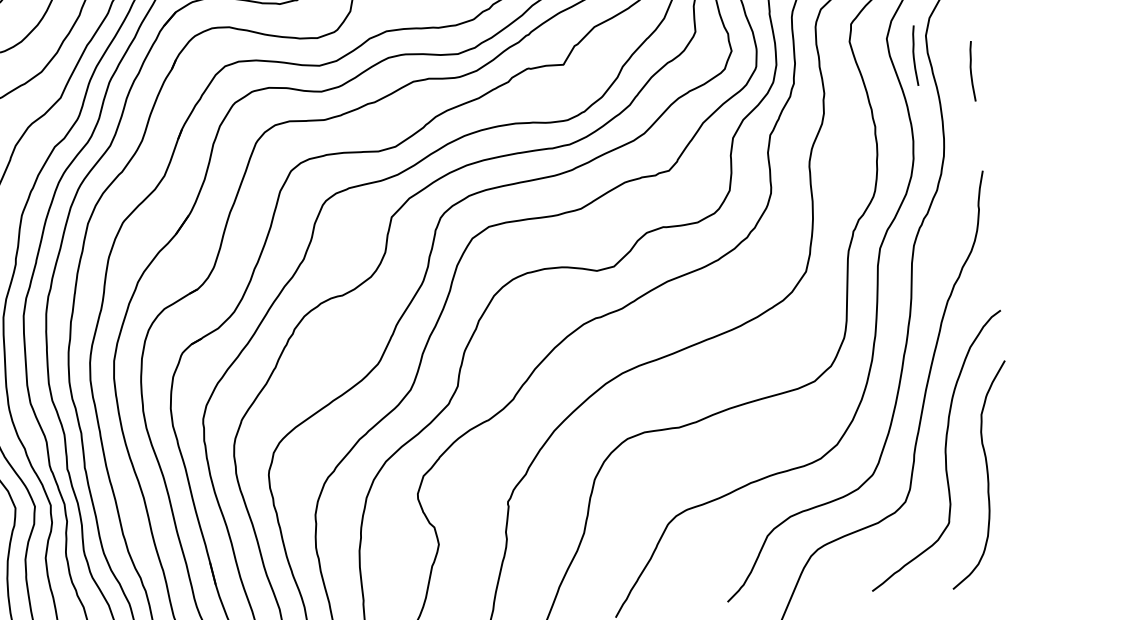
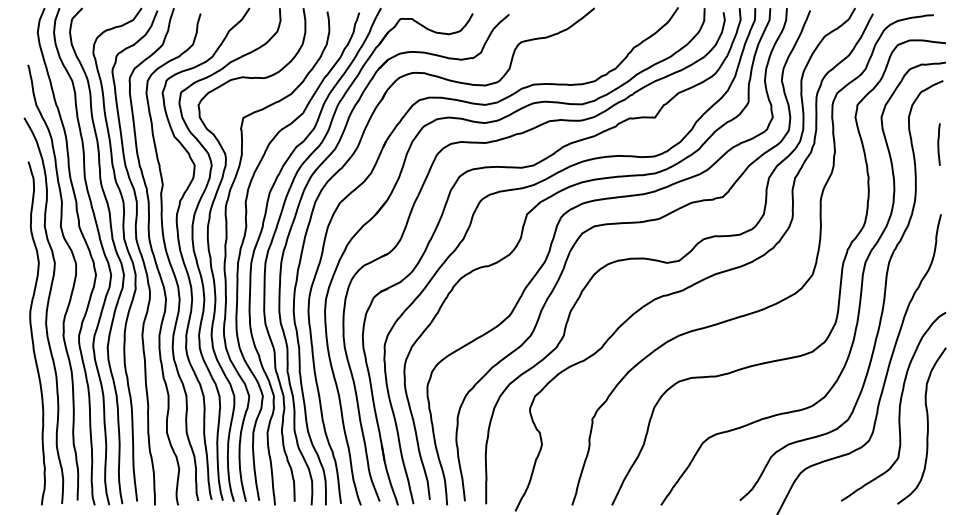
line: (913, 55) -> (899, 130), removed

